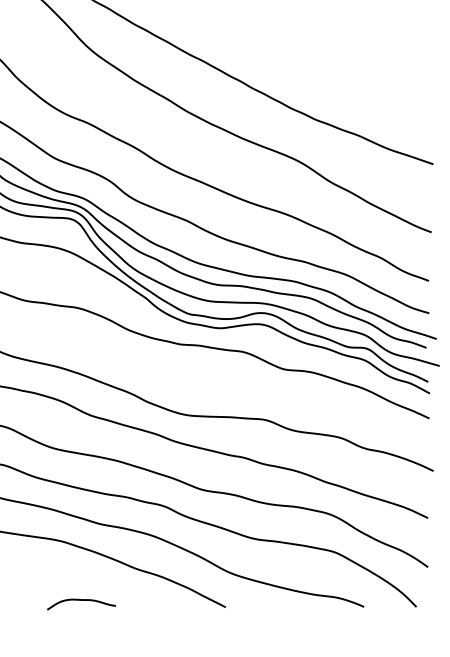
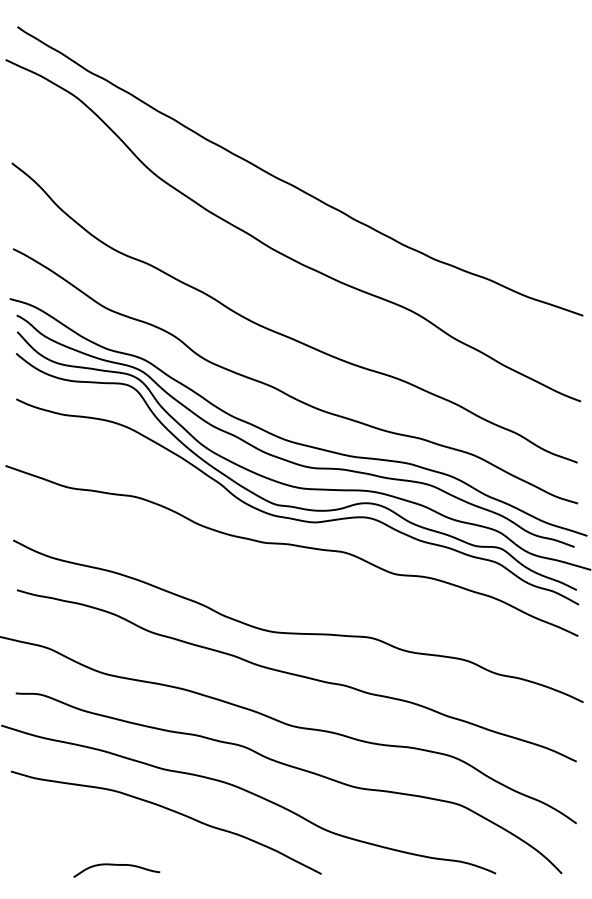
curve: (81, 600) -> (116, 865), moved

